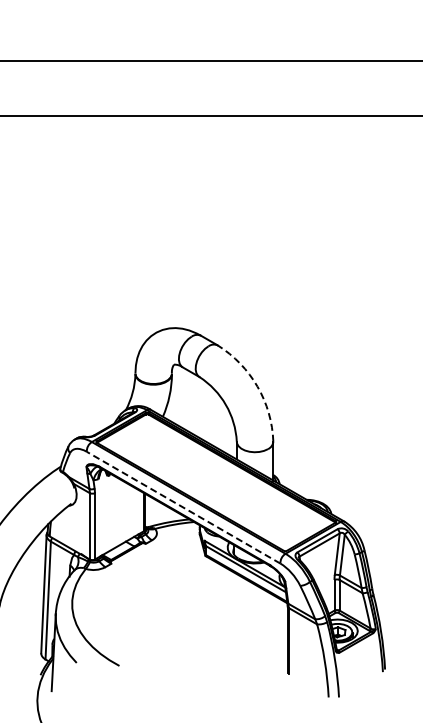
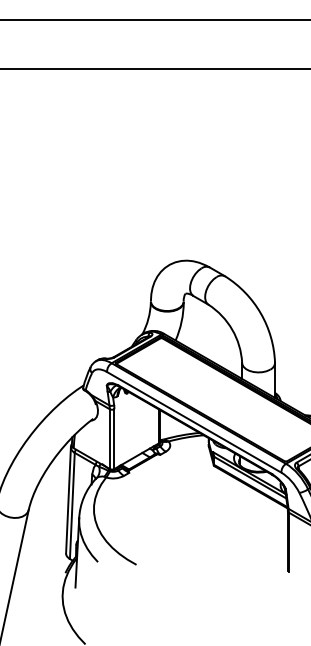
arc: (257, 386) -> (260, 313), dashed -> solid
line: (183, 507) -> (194, 422), dashed -> solid

